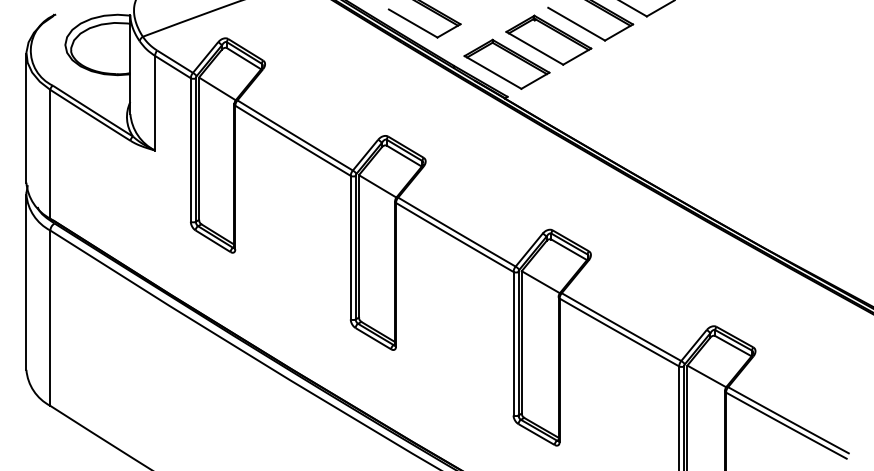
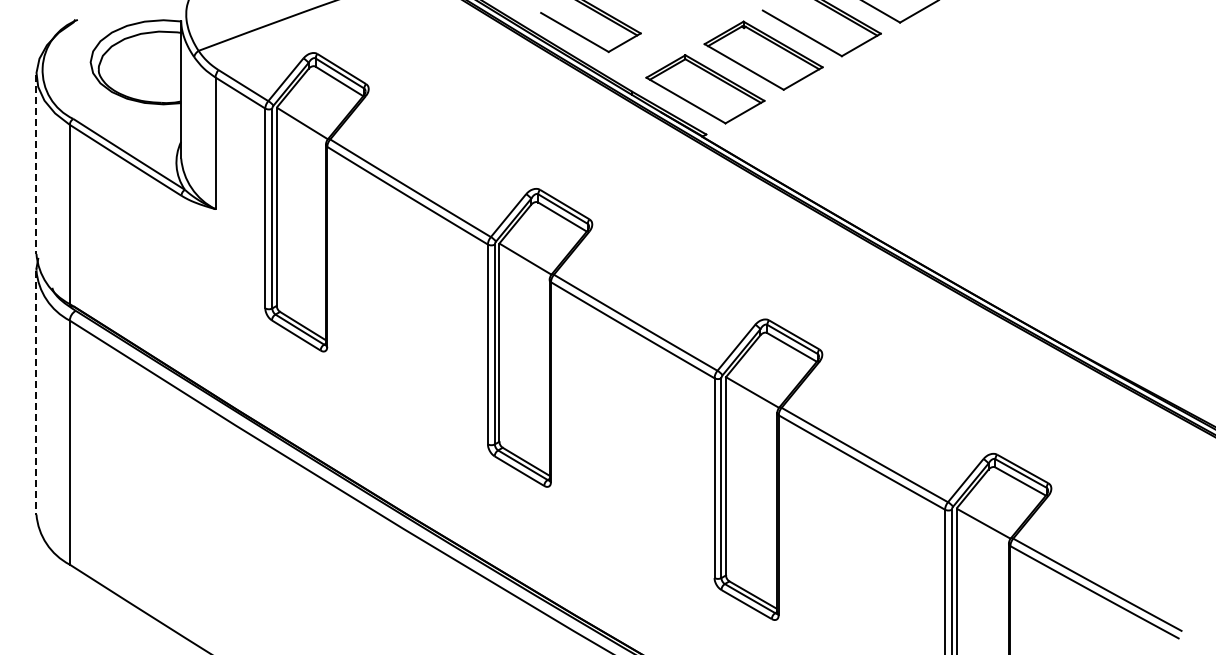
line: (26, 118) -> (36, 164), solid -> dashed
line: (26, 282) -> (36, 393), solid -> dashed

